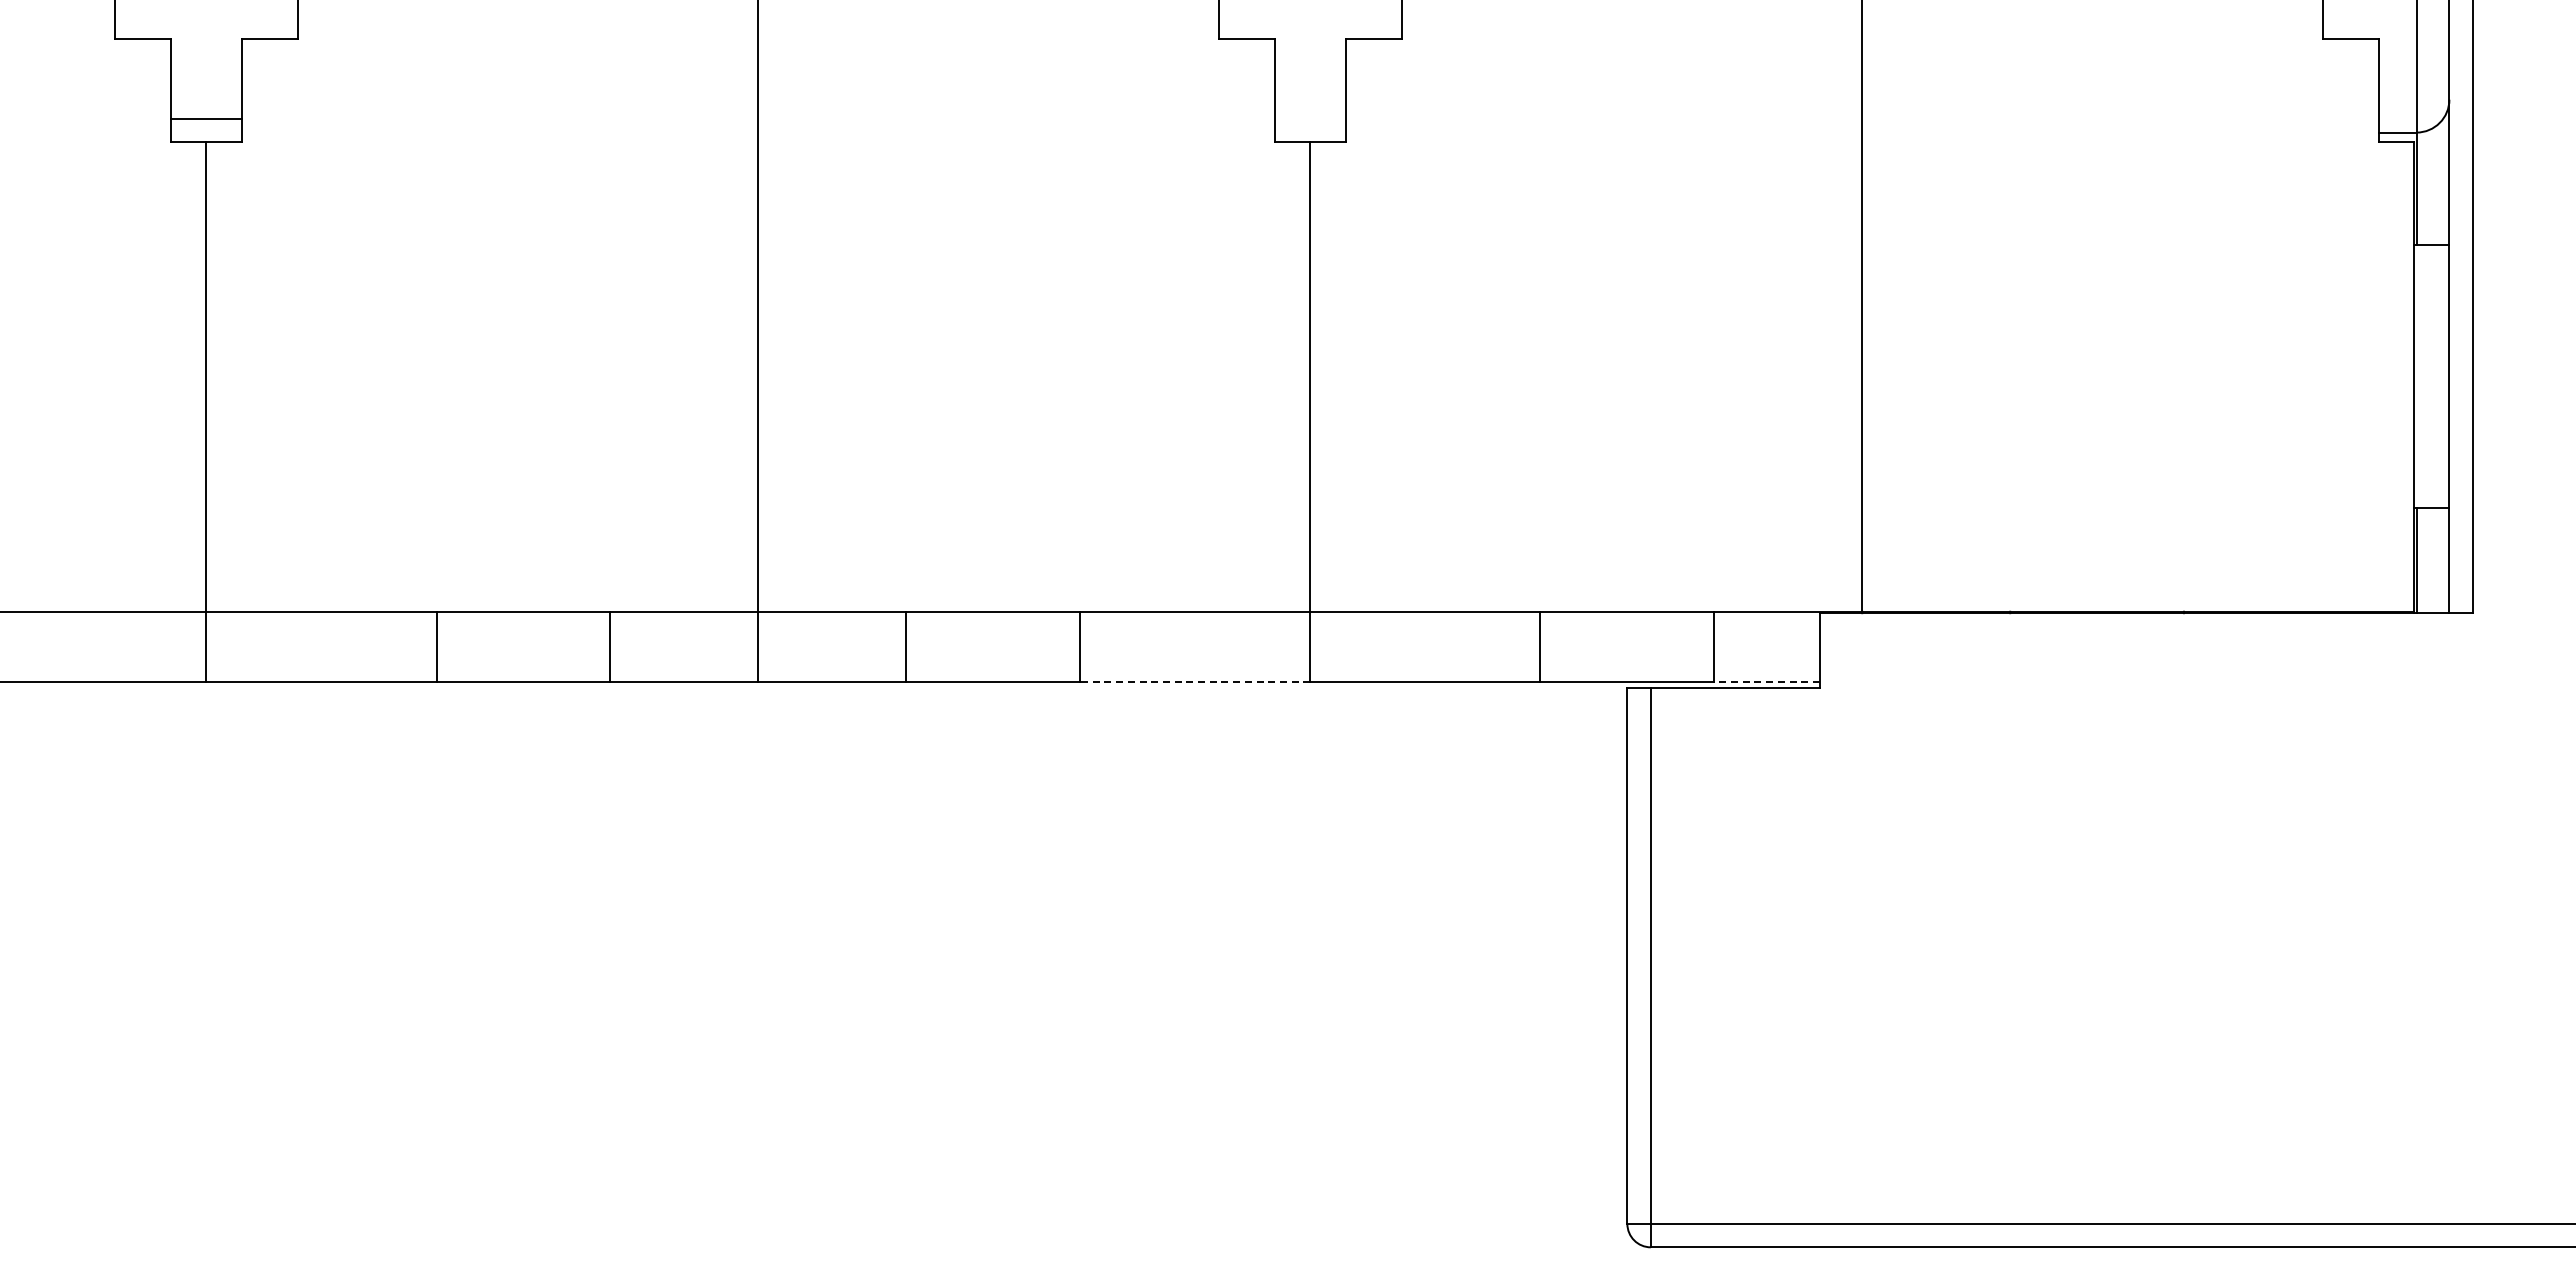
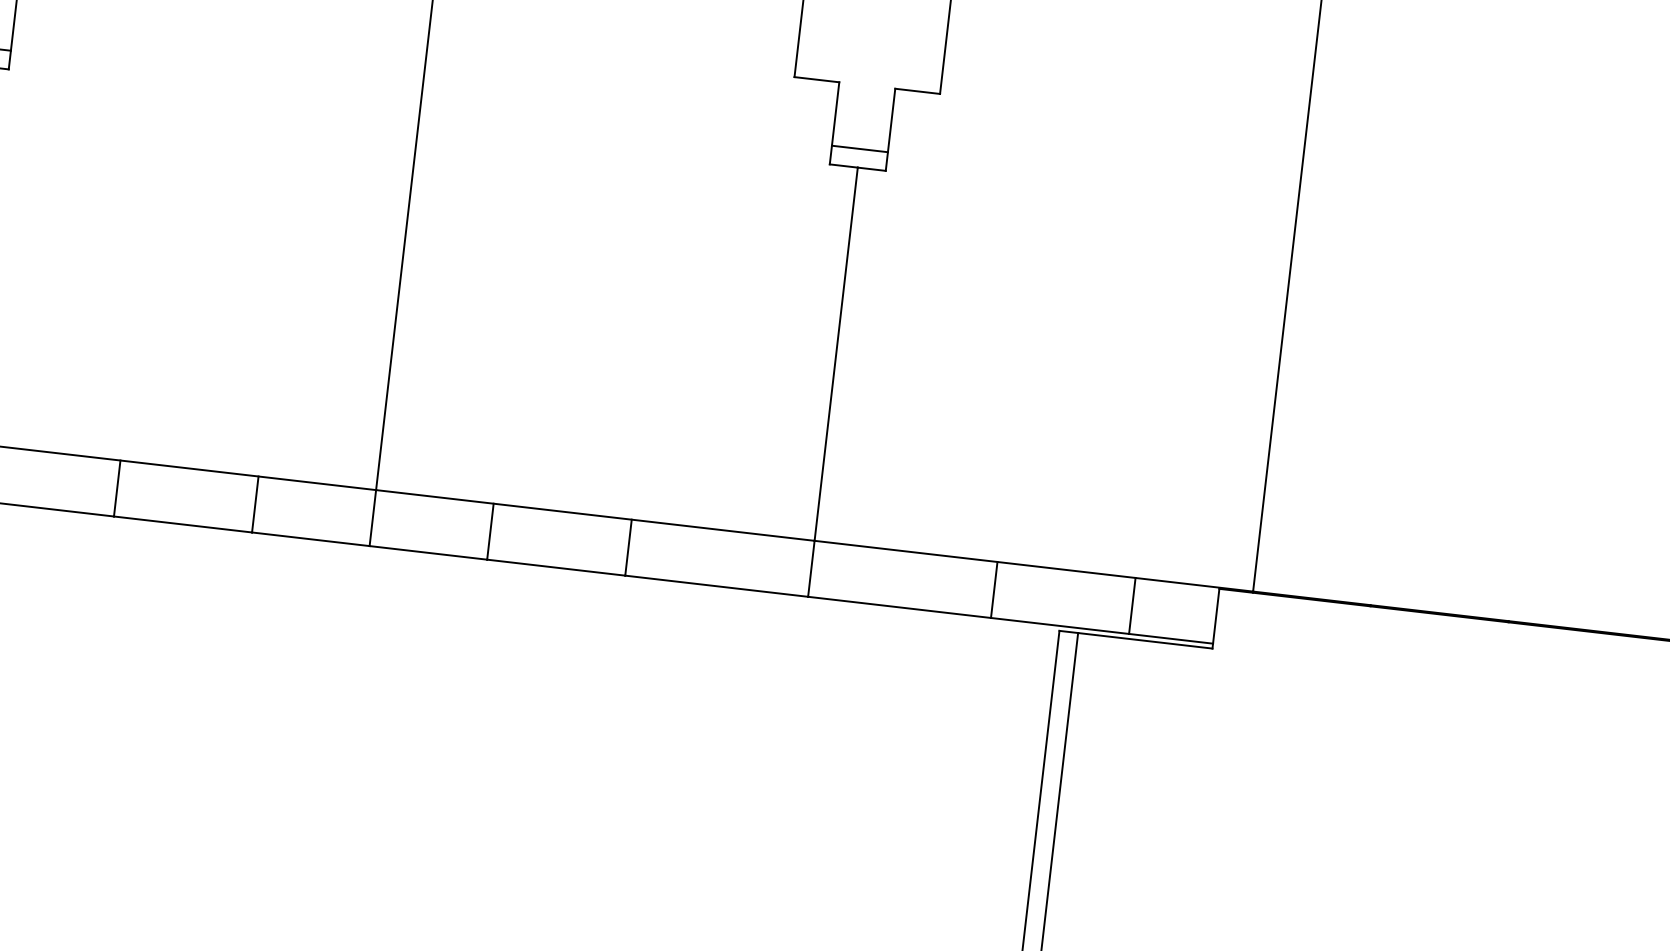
line: (1310, 118) -> (860, 148), added
line: (1194, 682) -> (716, 586), dashed -> solid
line: (1767, 682) -> (1171, 639), dashed -> solid

